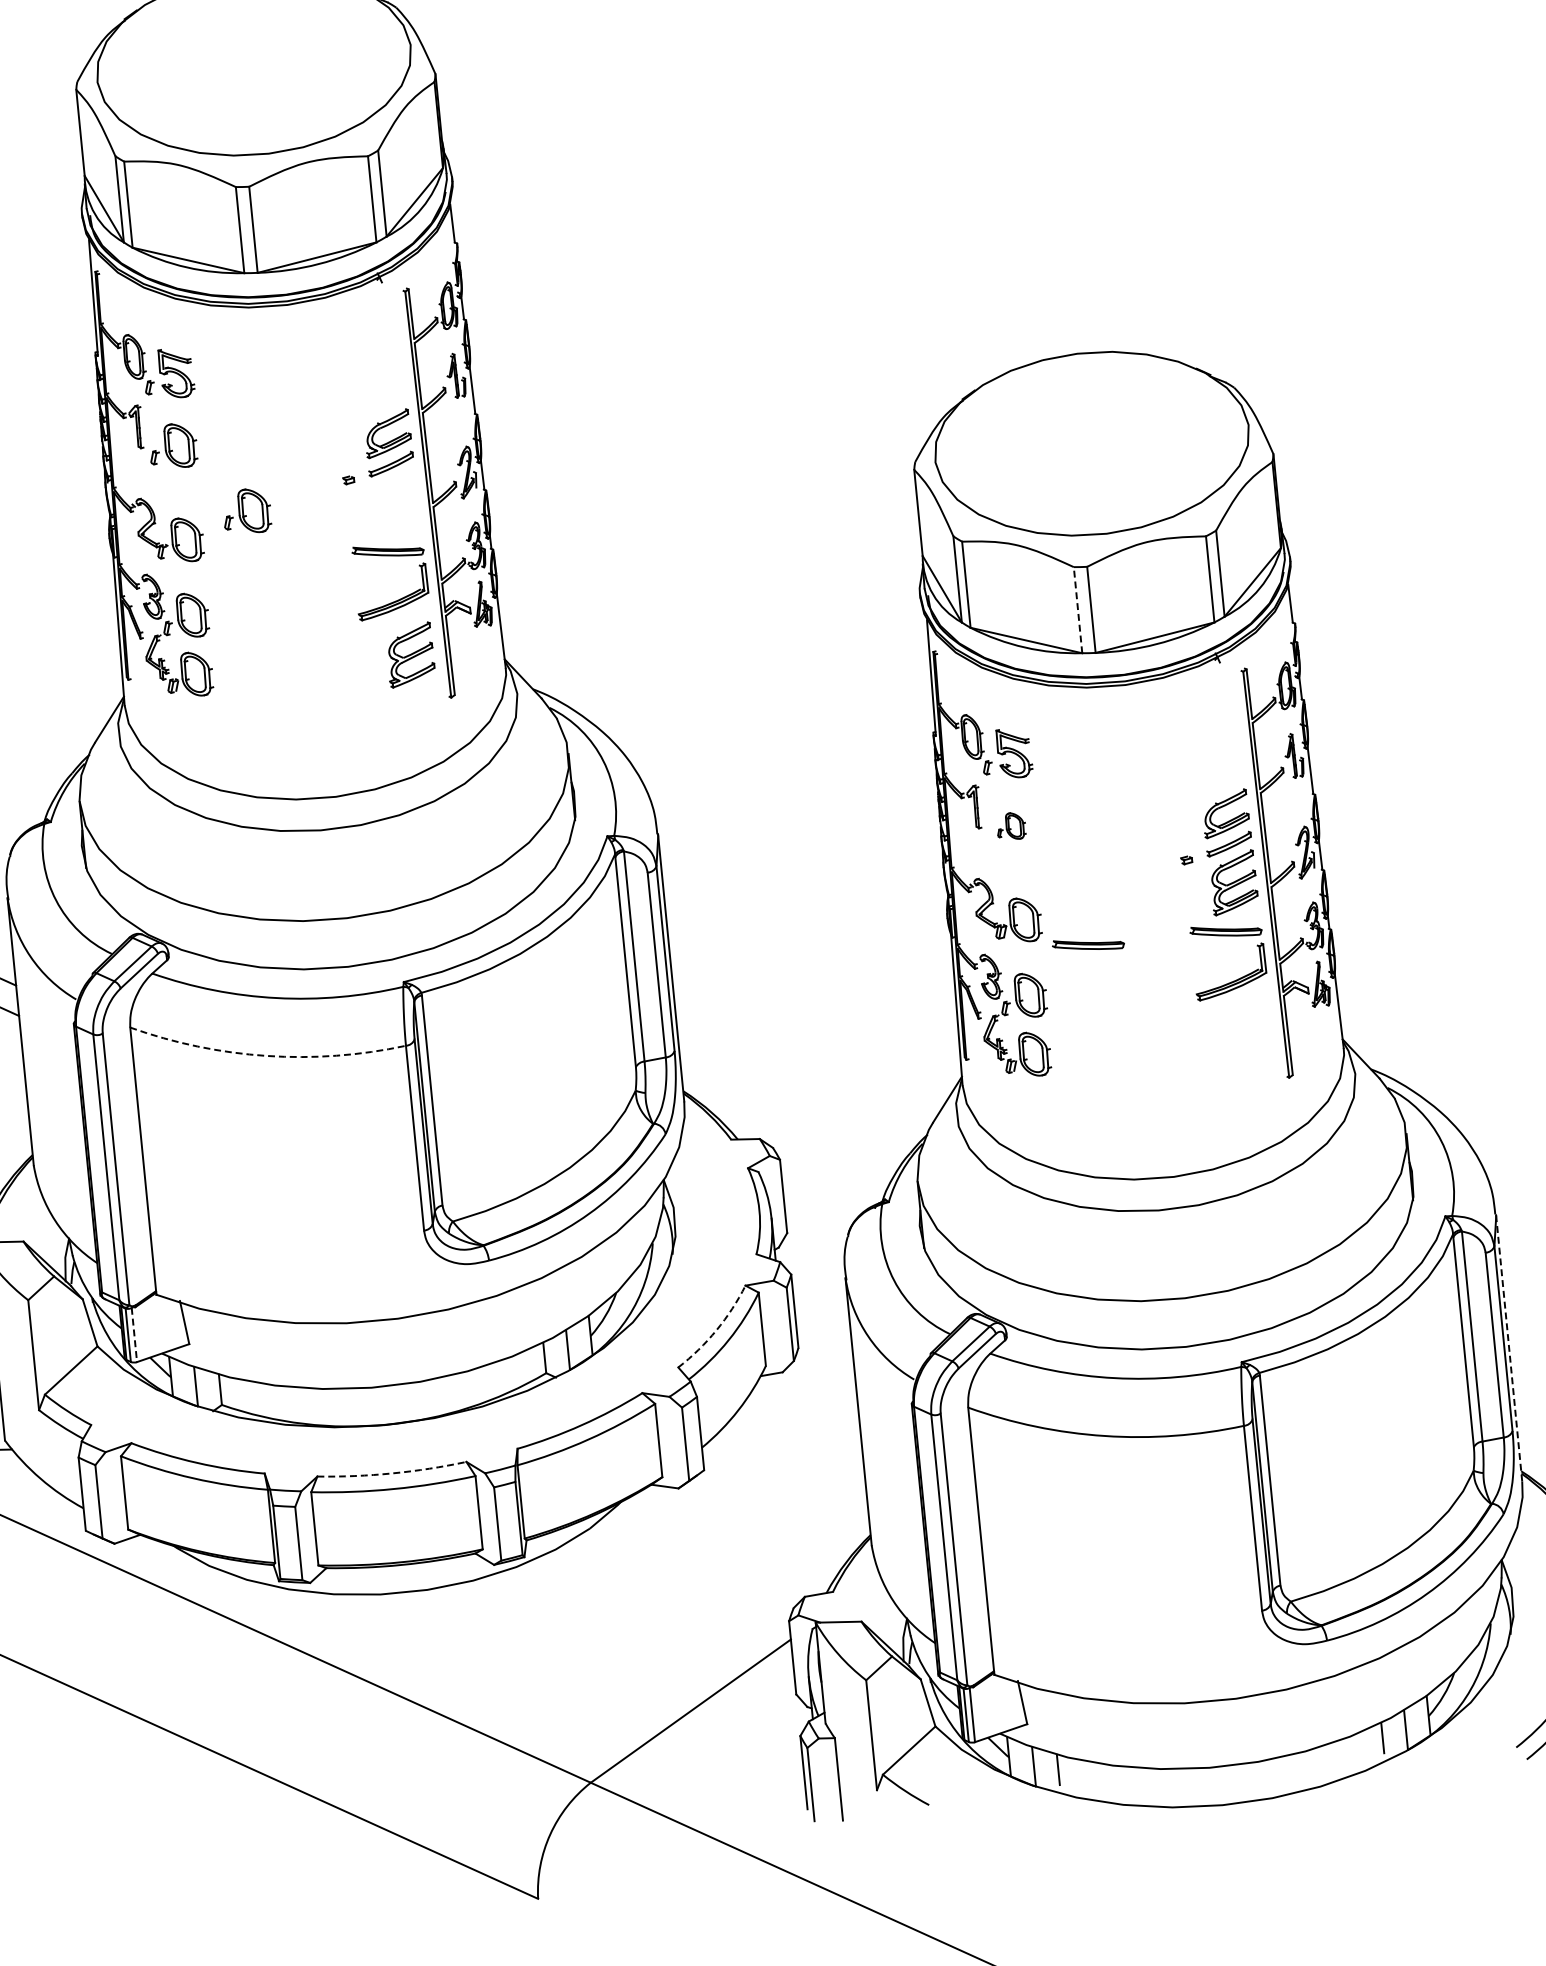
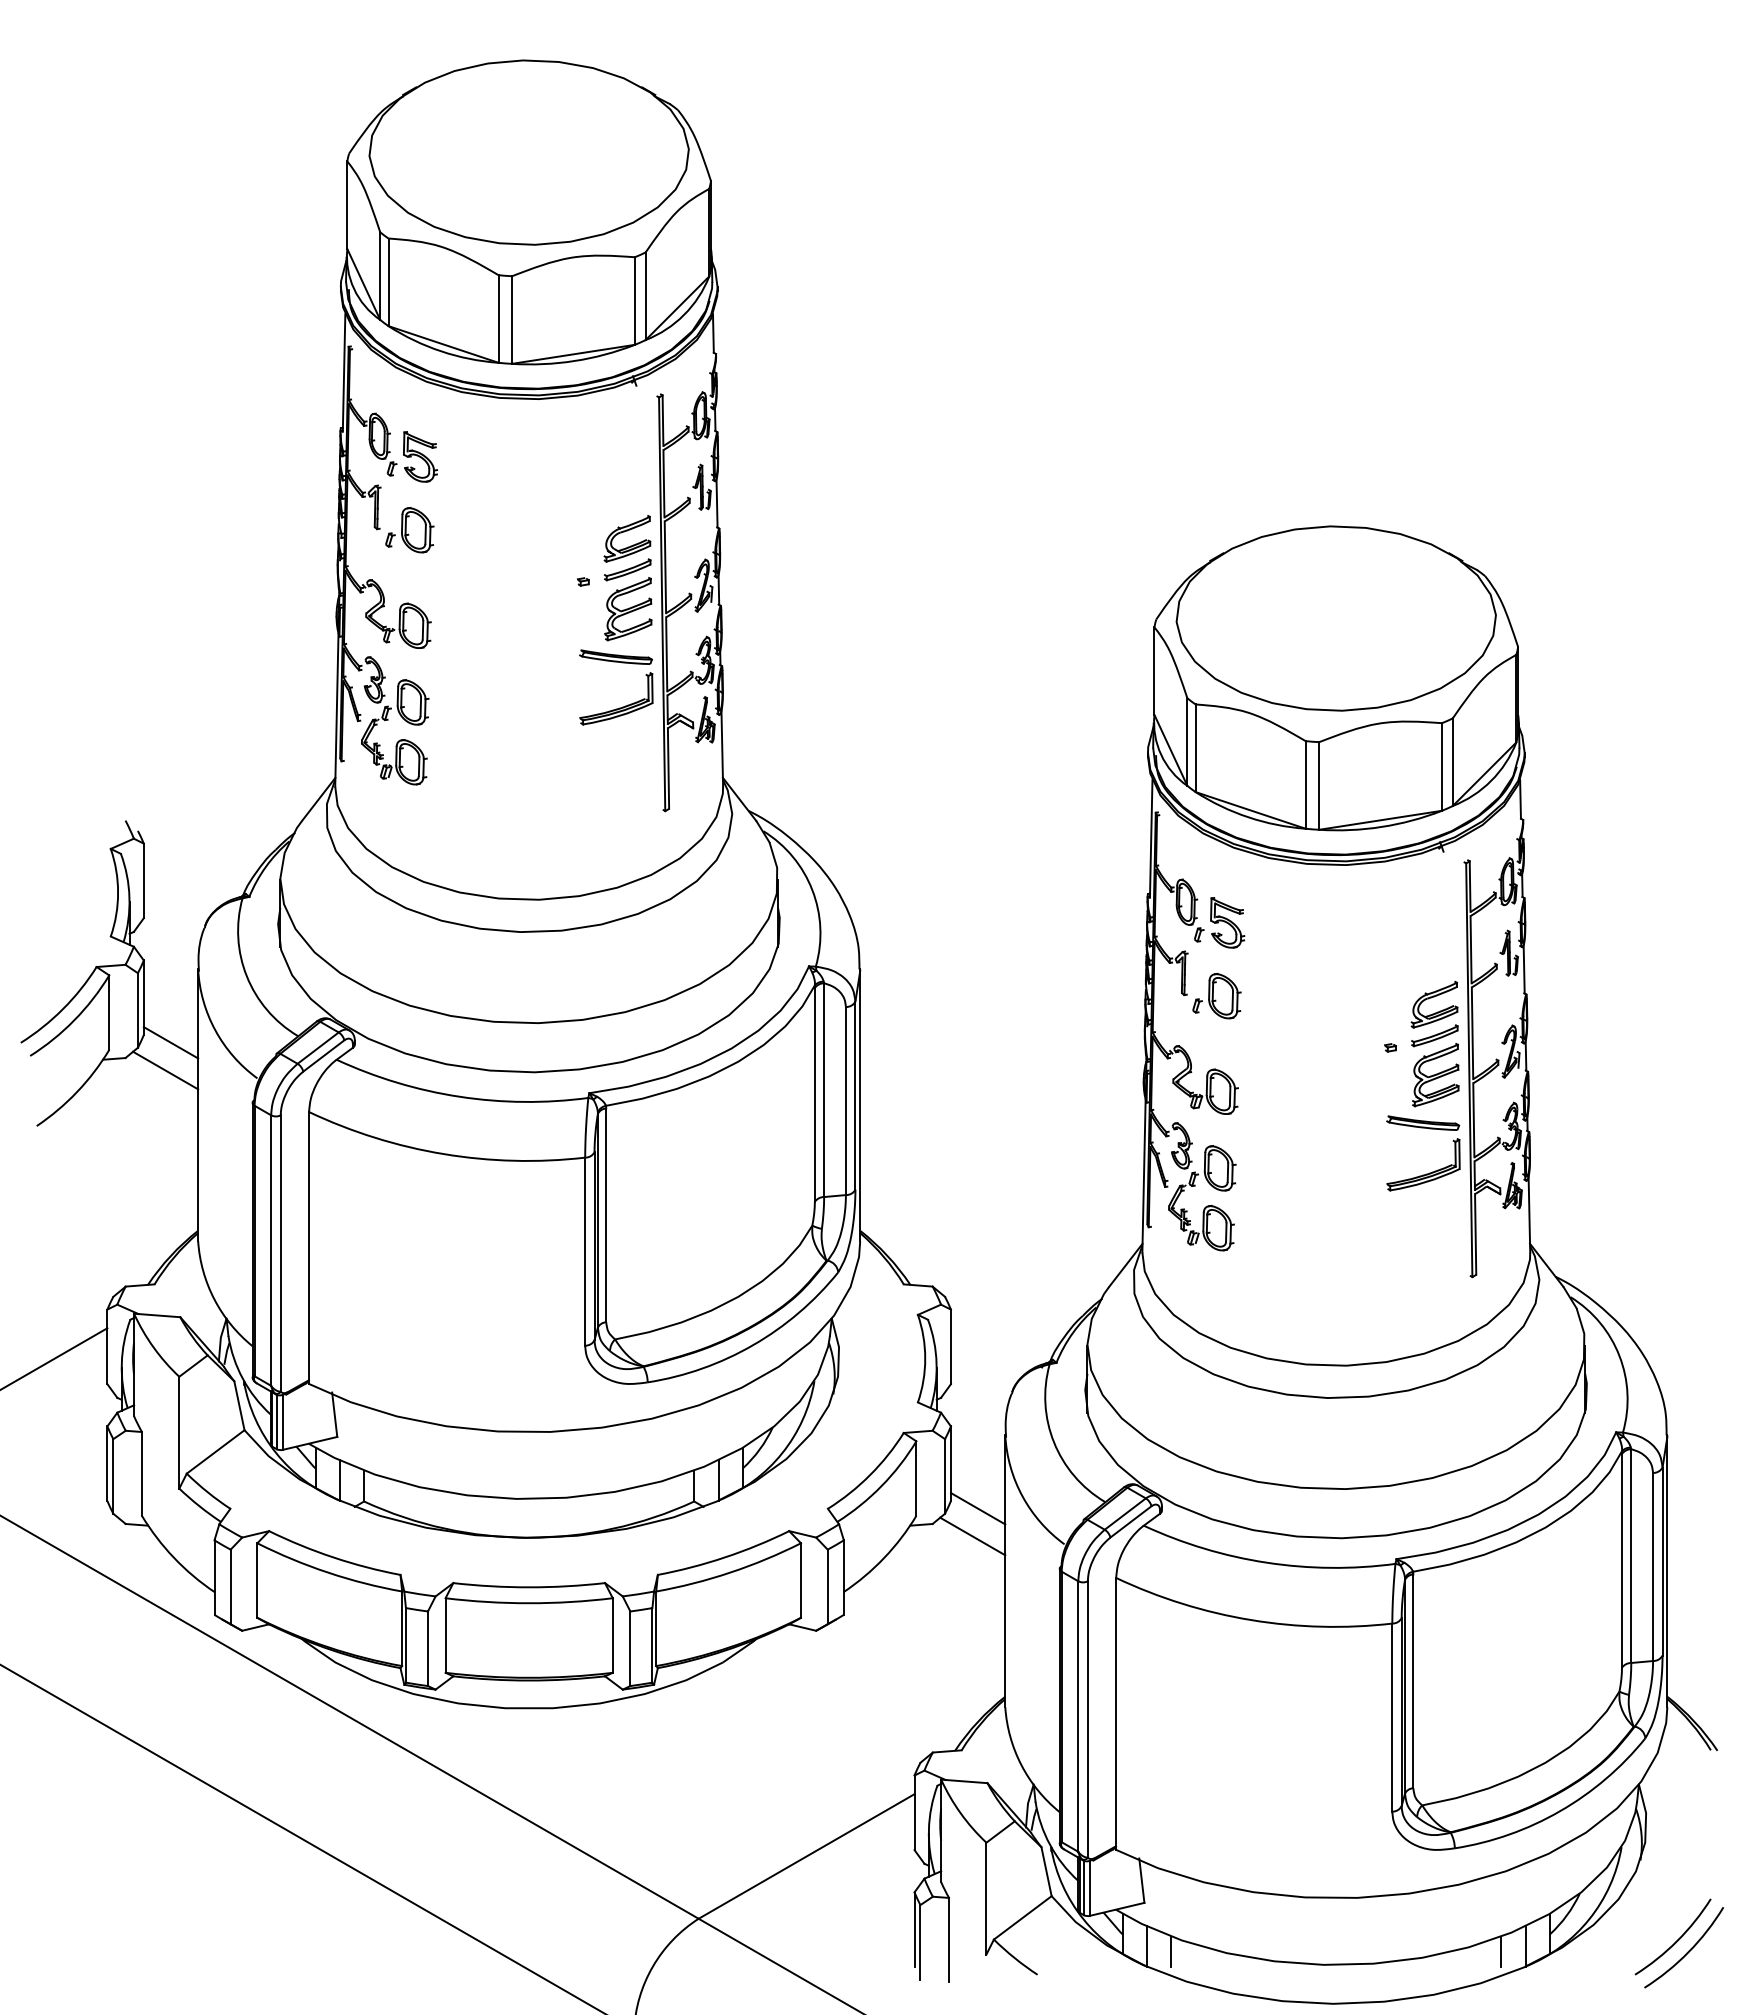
part: (246, 511) -> (477, 603), removed
line: (1077, 609) -> (1305, 784), dashed -> solid
part: (410, 655) -> (628, 609), moved
part: (1010, 826) -> (1216, 996), size x1.67
part: (1088, 943) -> (1283, 1122), removed
arc: (266, 1056) -> (443, 1154), dashed -> solid
arc: (716, 1330) -> (870, 1475), dashed -> solid
line: (134, 1335) -> (282, 1422), dashed -> solid
line: (1509, 1348) -> (1667, 1571), dashed -> solid
line: (825, 1352) -> (977, 1508), added
line: (823, 1380) -> (972, 1536), added
arc: (392, 1473) -> (529, 1587), dashed -> solid

